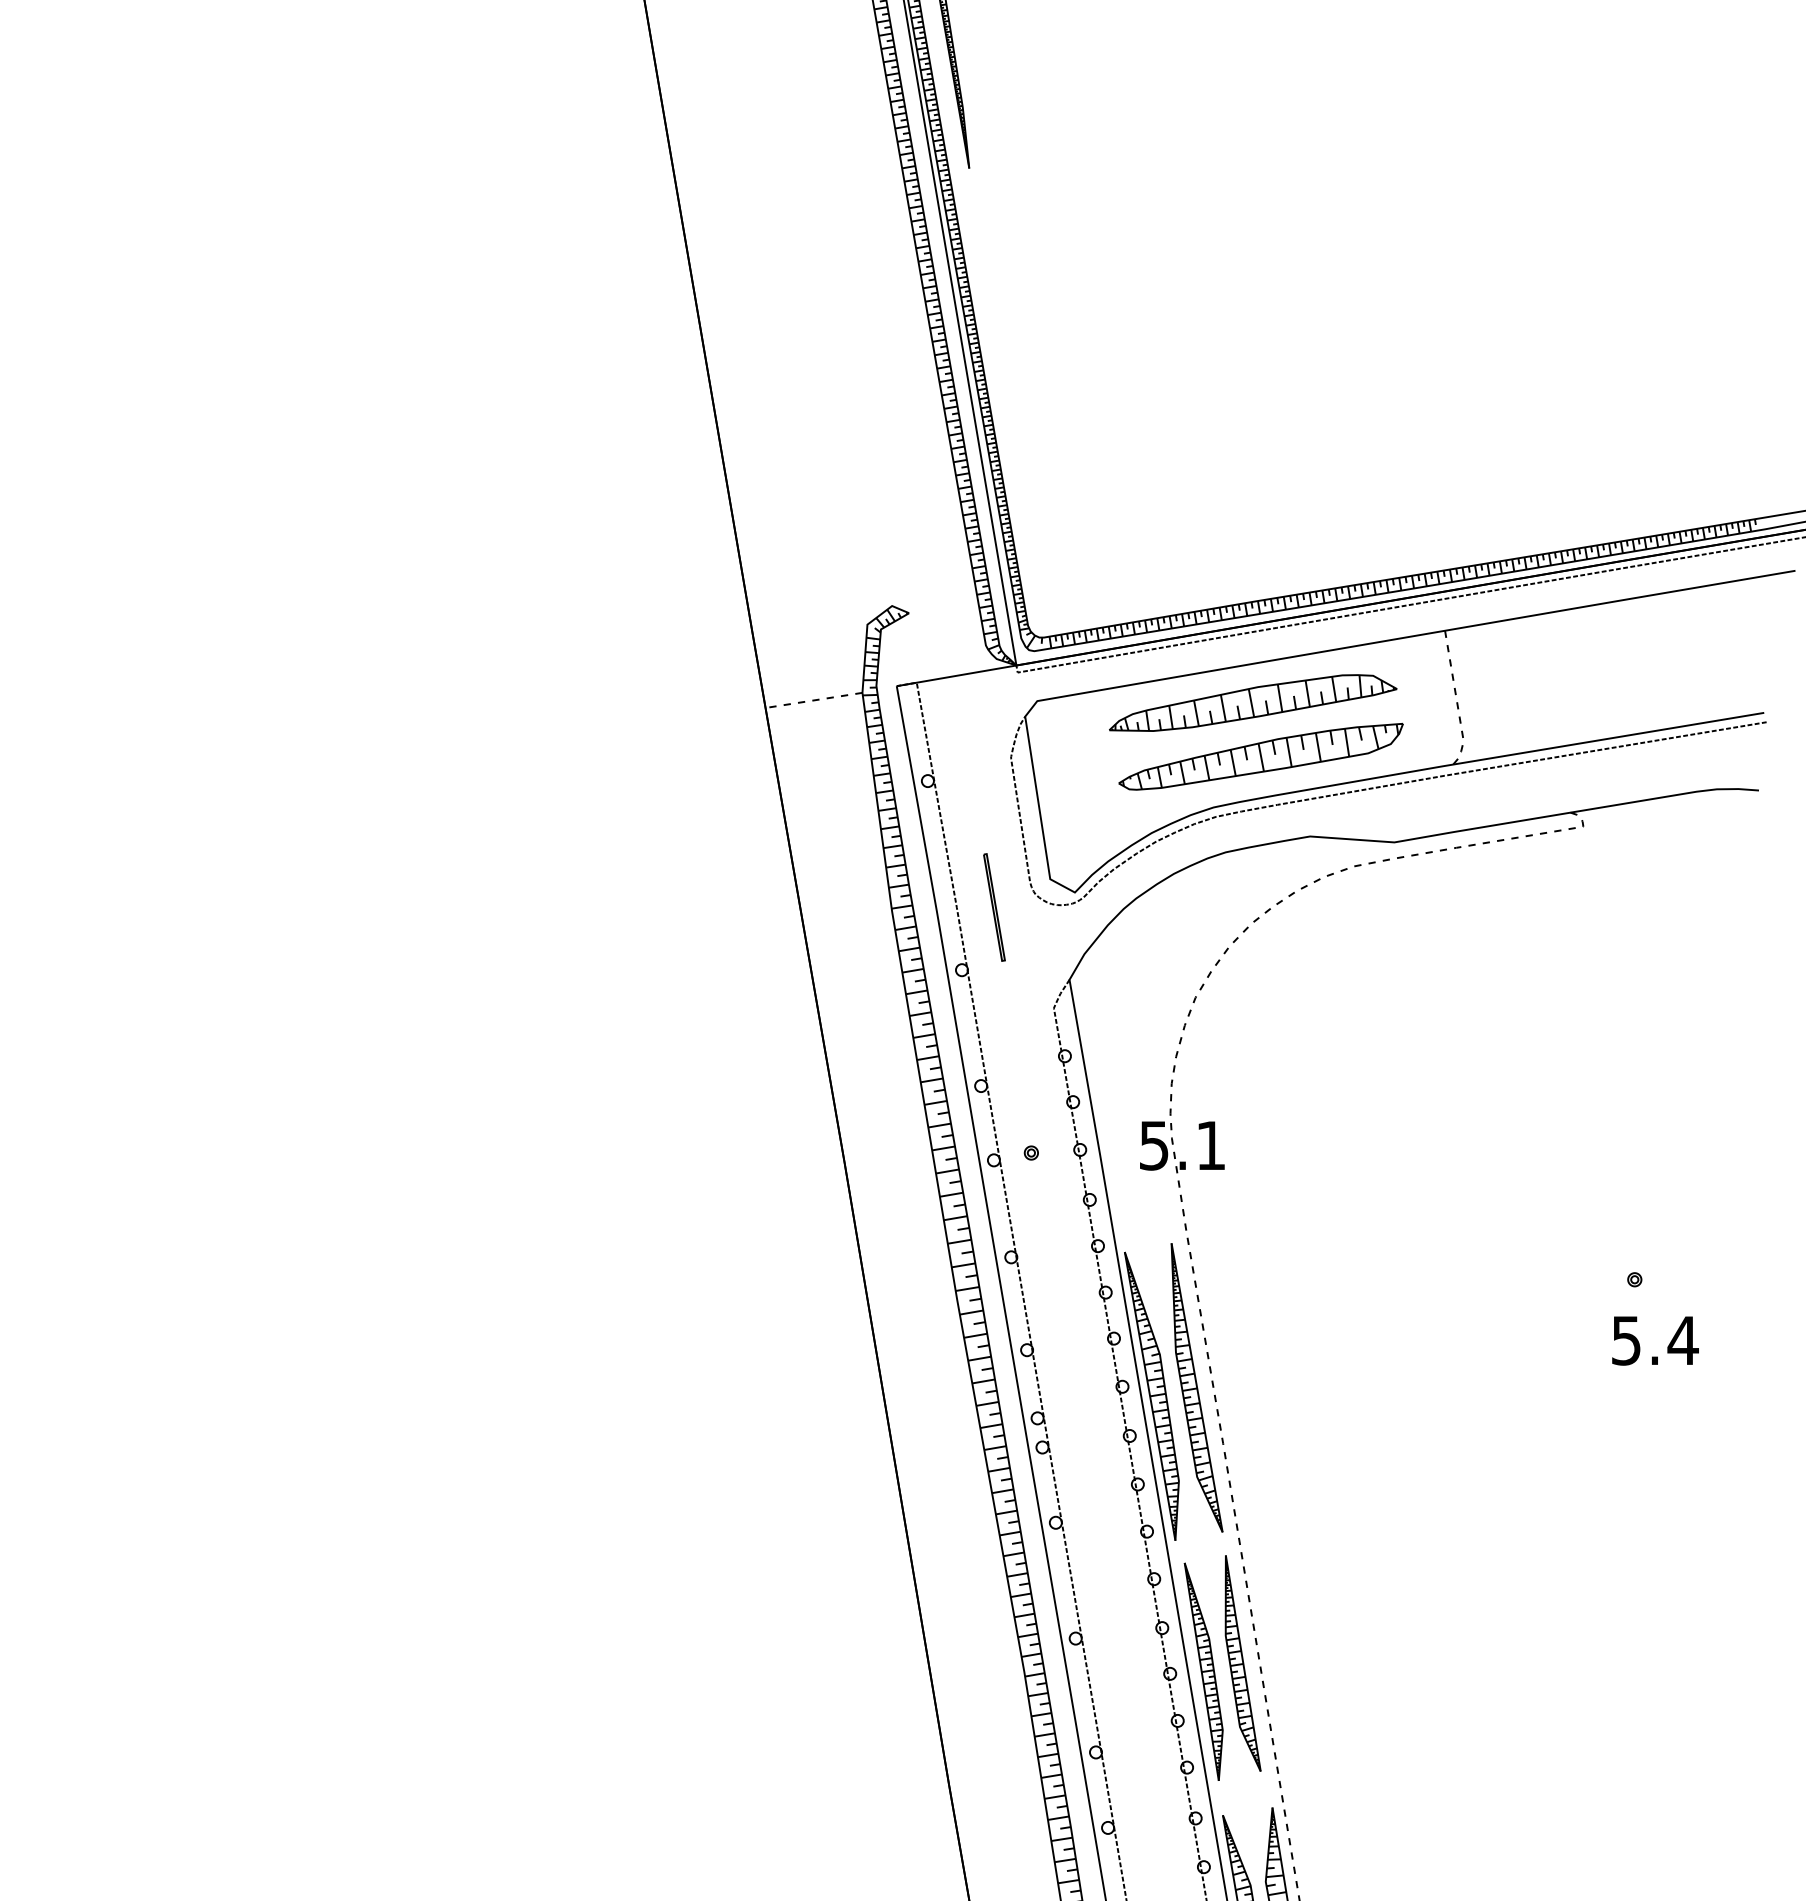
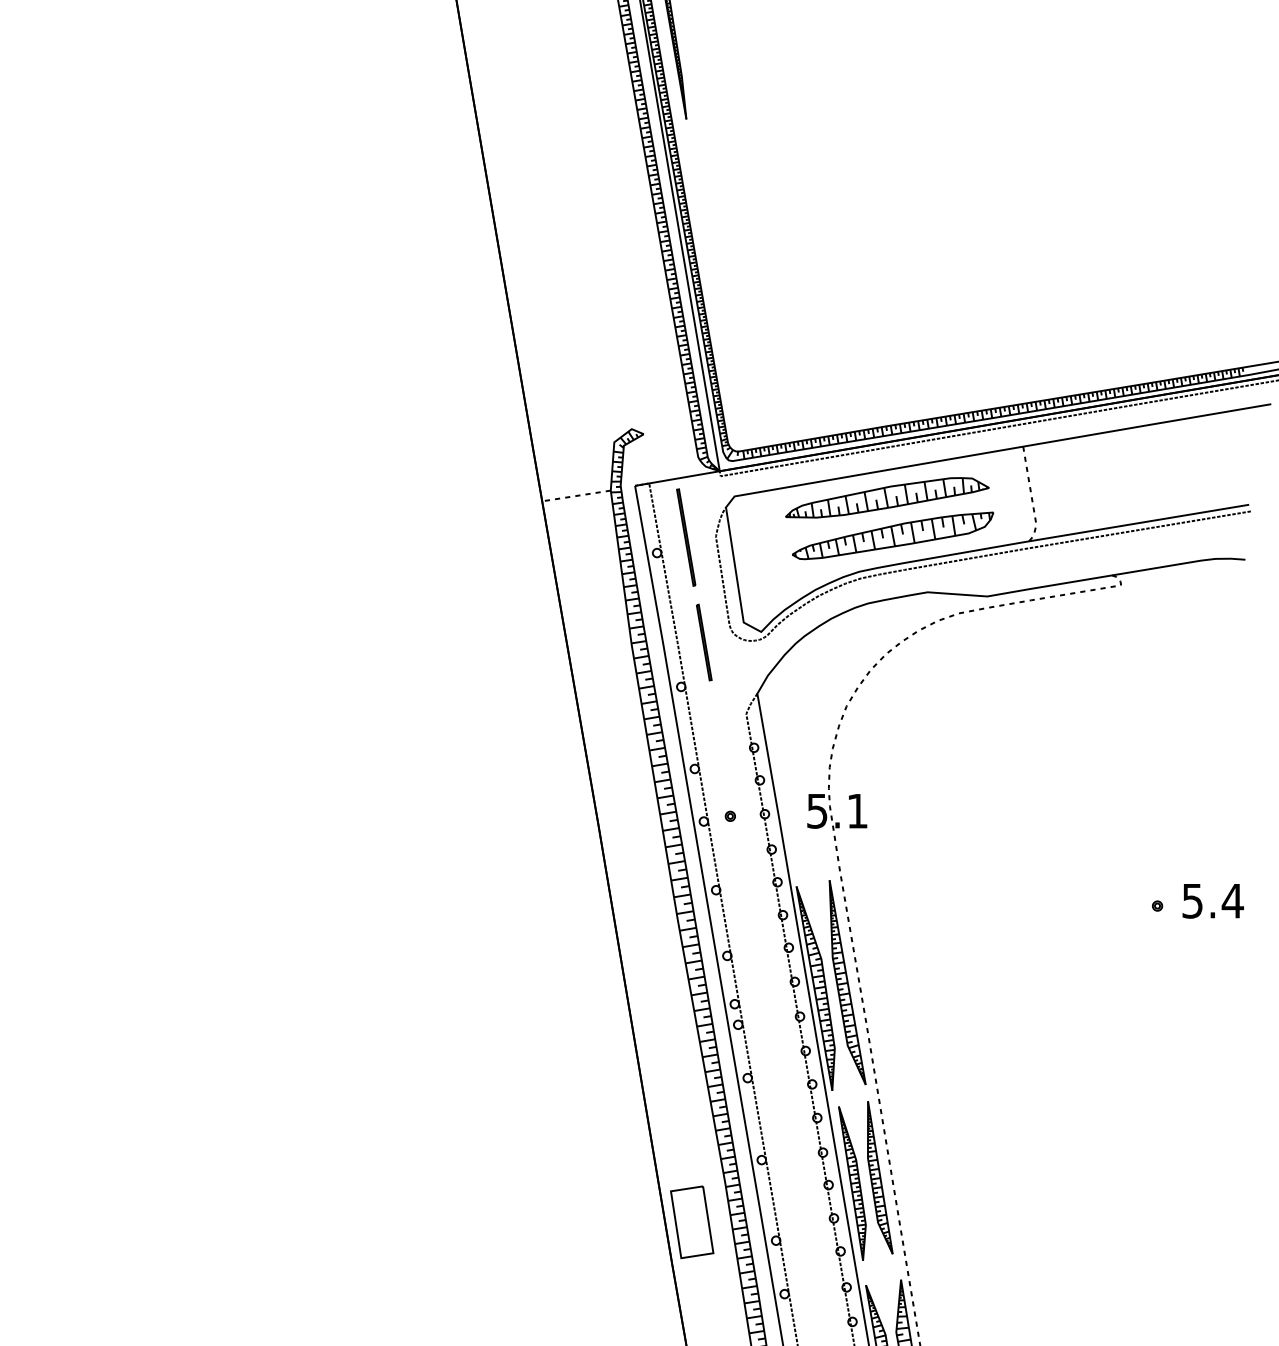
part: (968, 759) -> (685, 537), added
text: (1655, 1340) -> (1213, 900), moved
part: (977, 1726) -> (692, 1222), added

